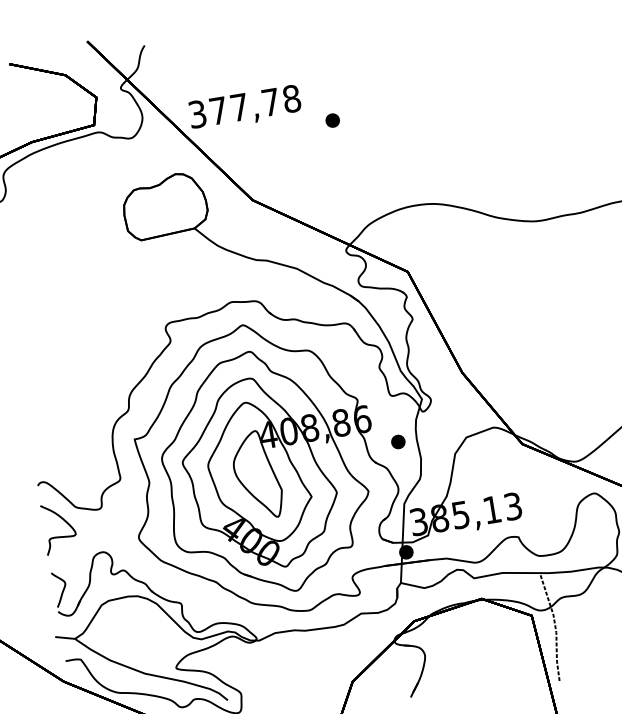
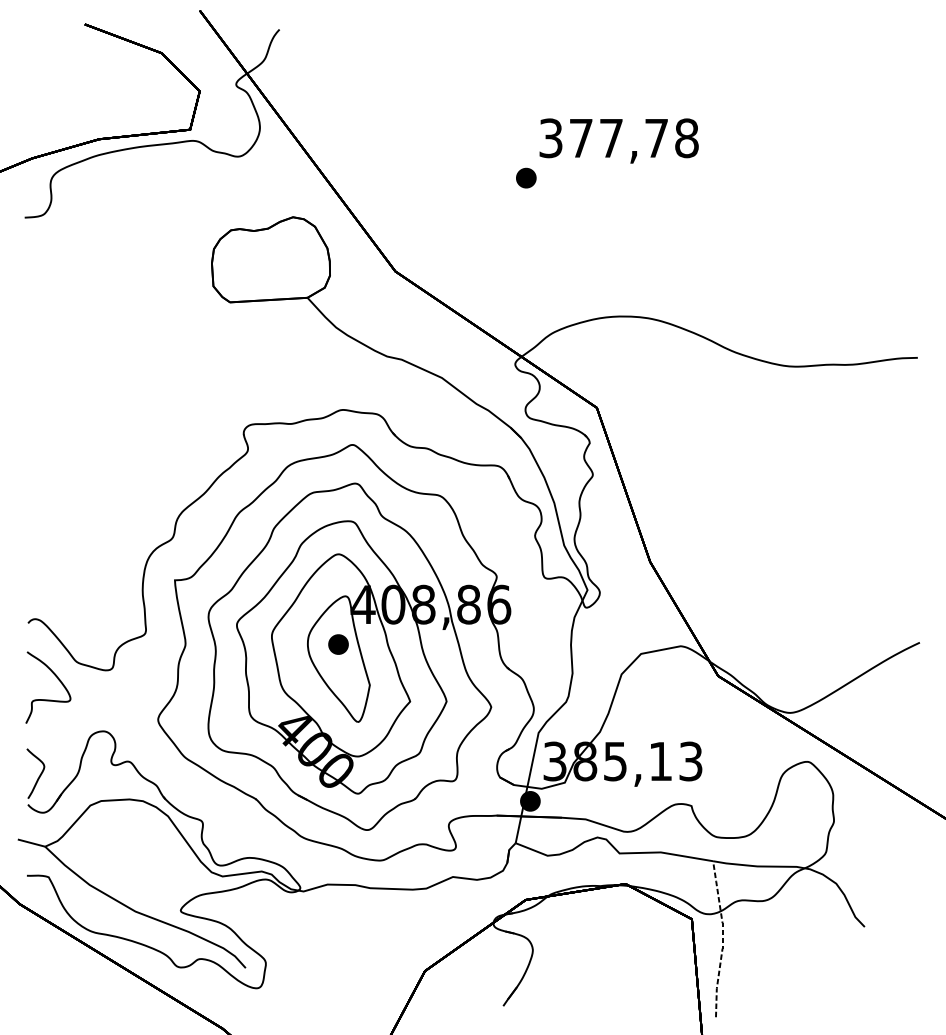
text: (244, 108) -> (618, 140), moved
part: (398, 441) -> (338, 644), moved

